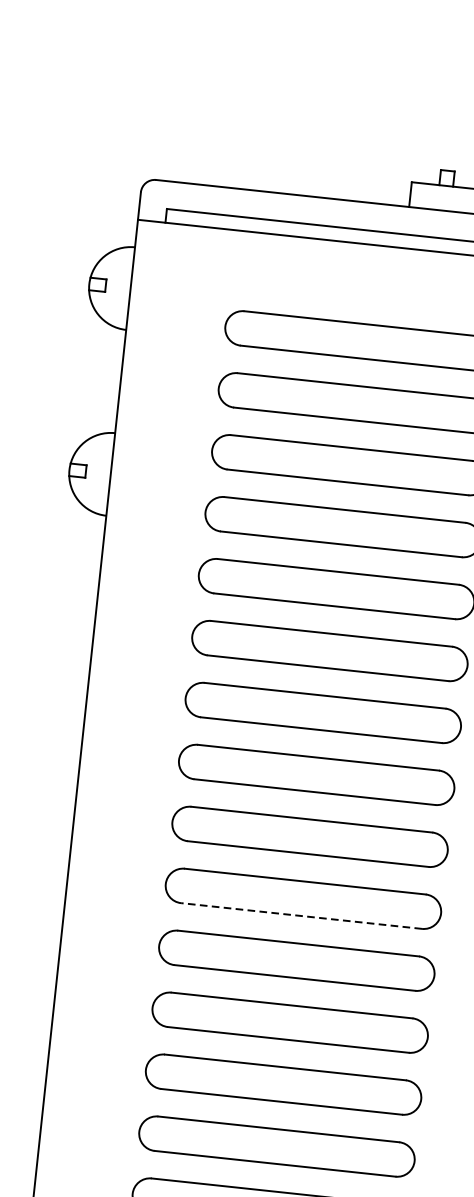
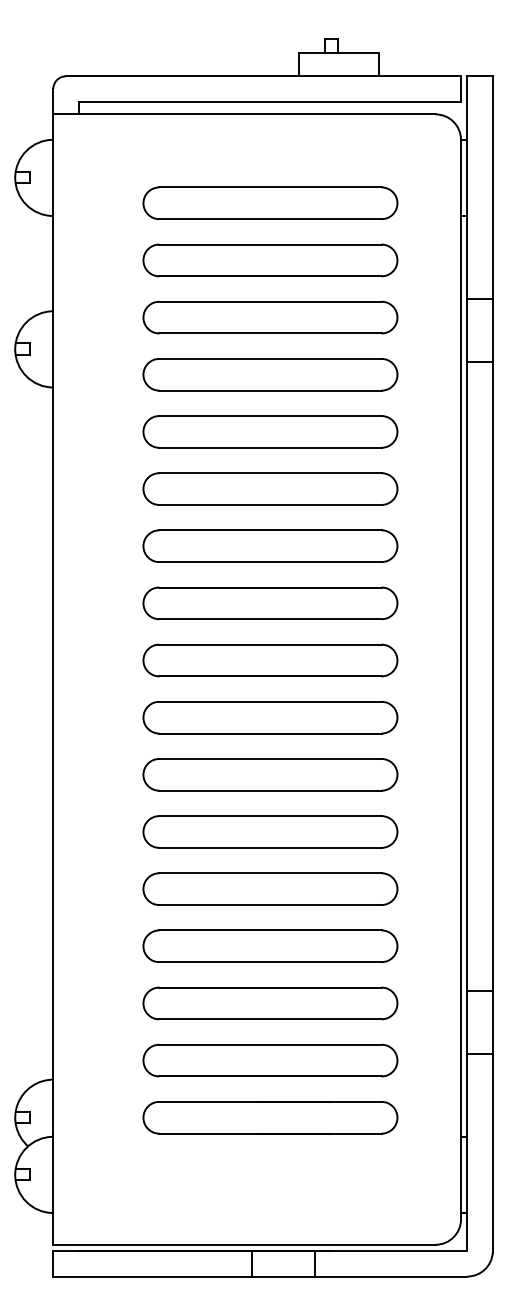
line: (300, 915) -> (269, 733), dashed -> solid

